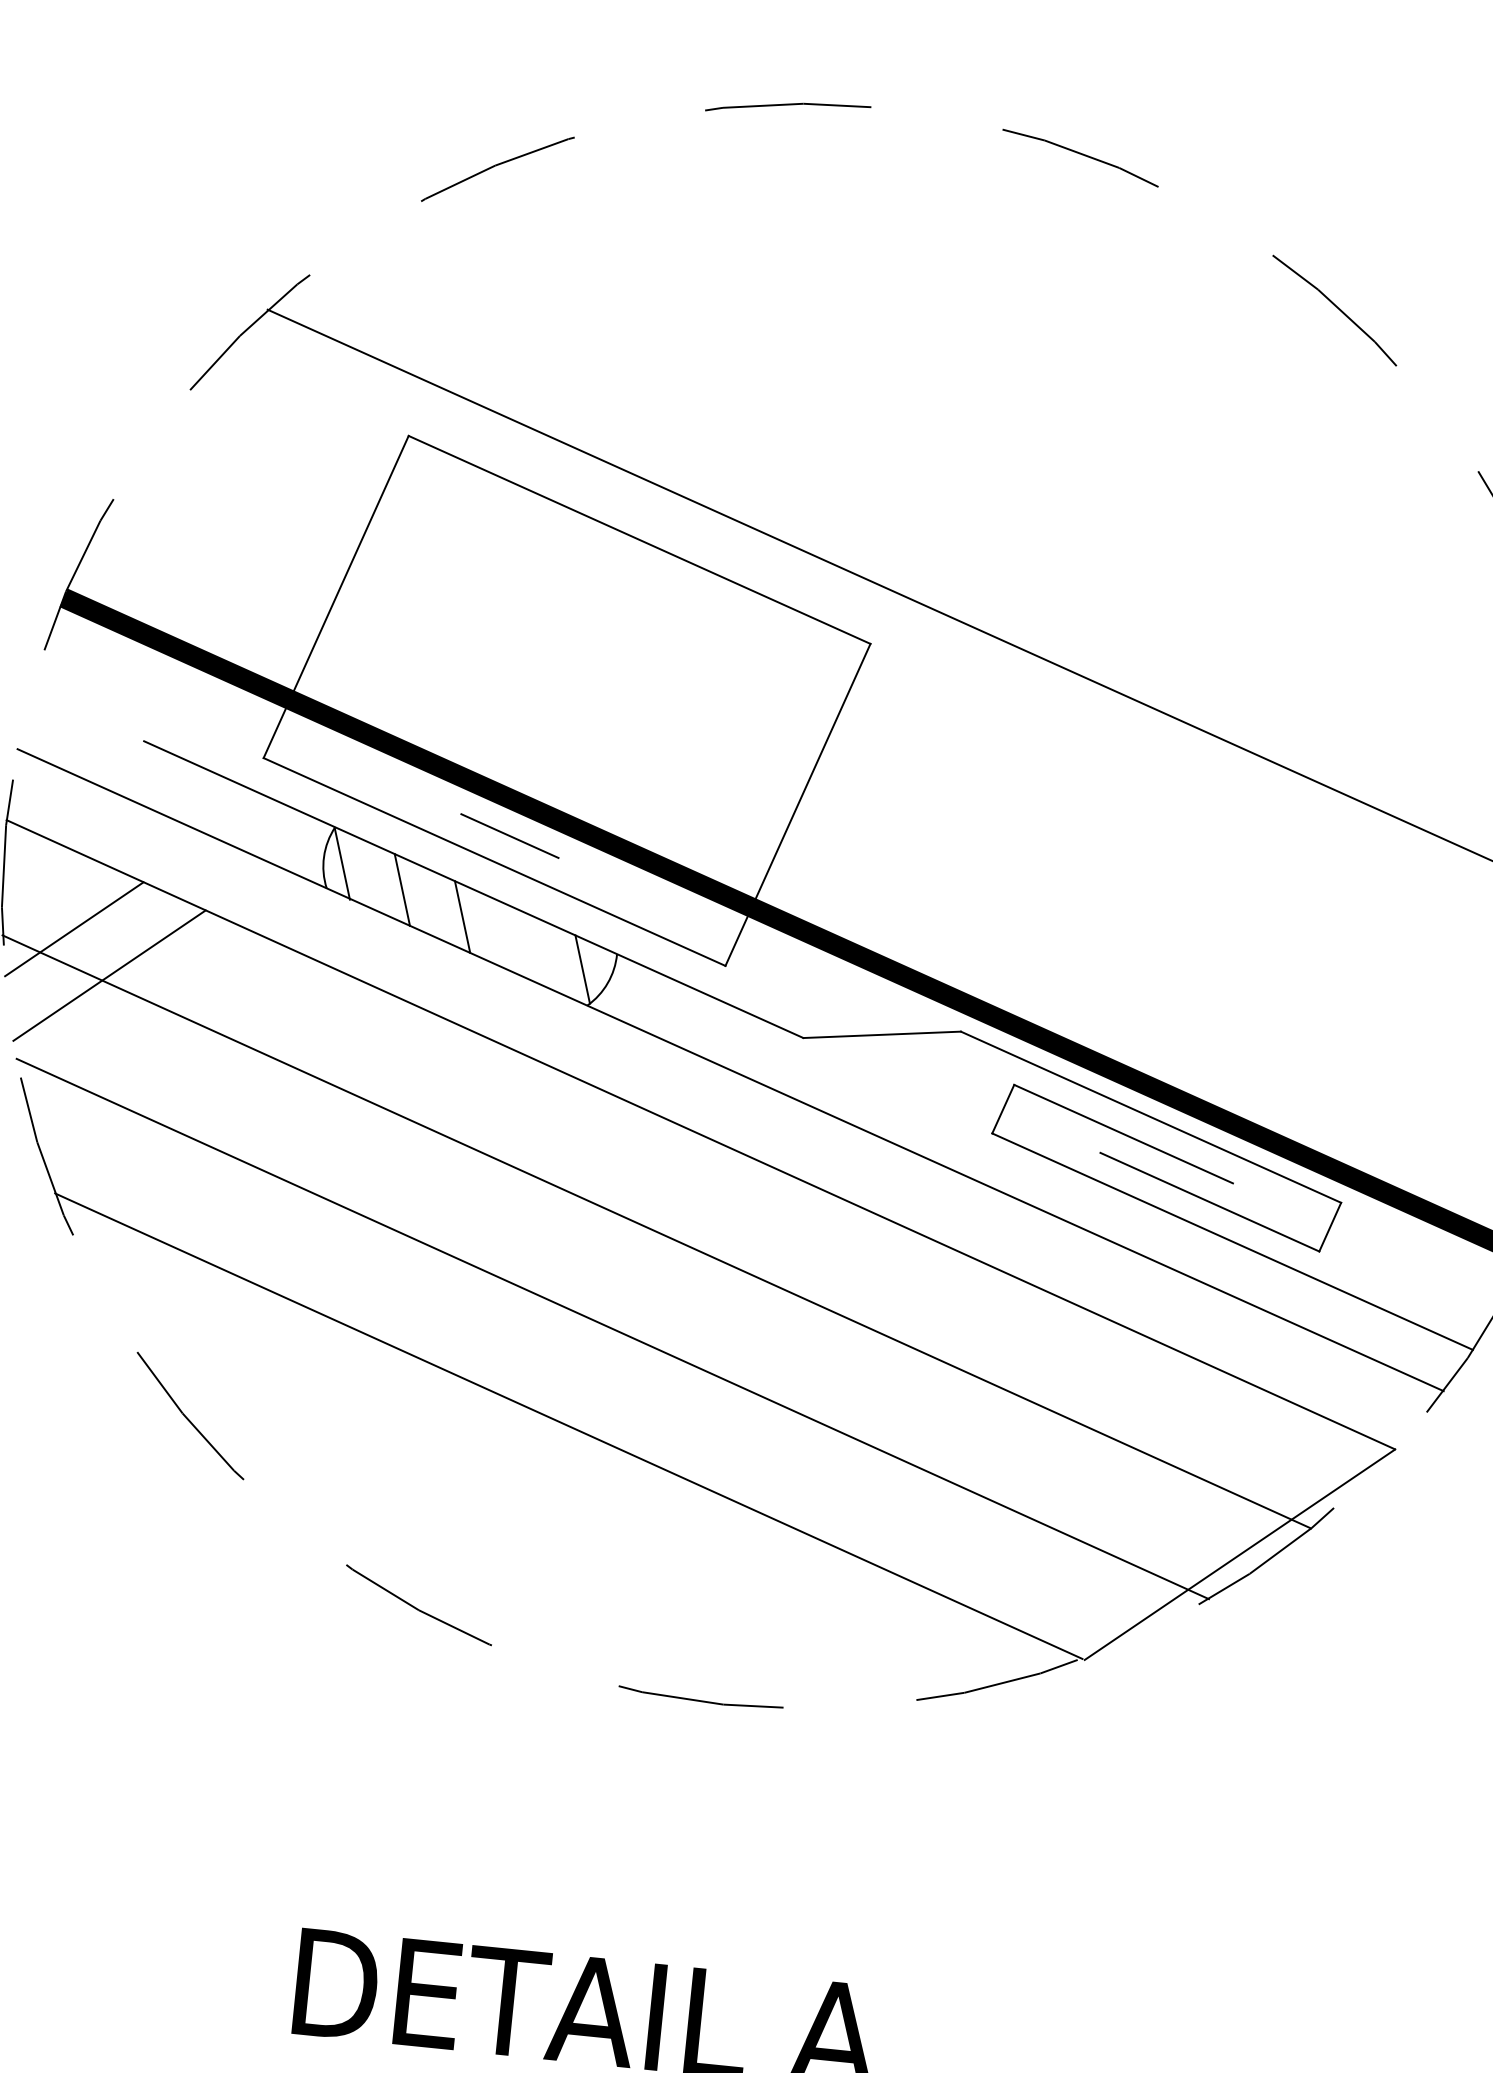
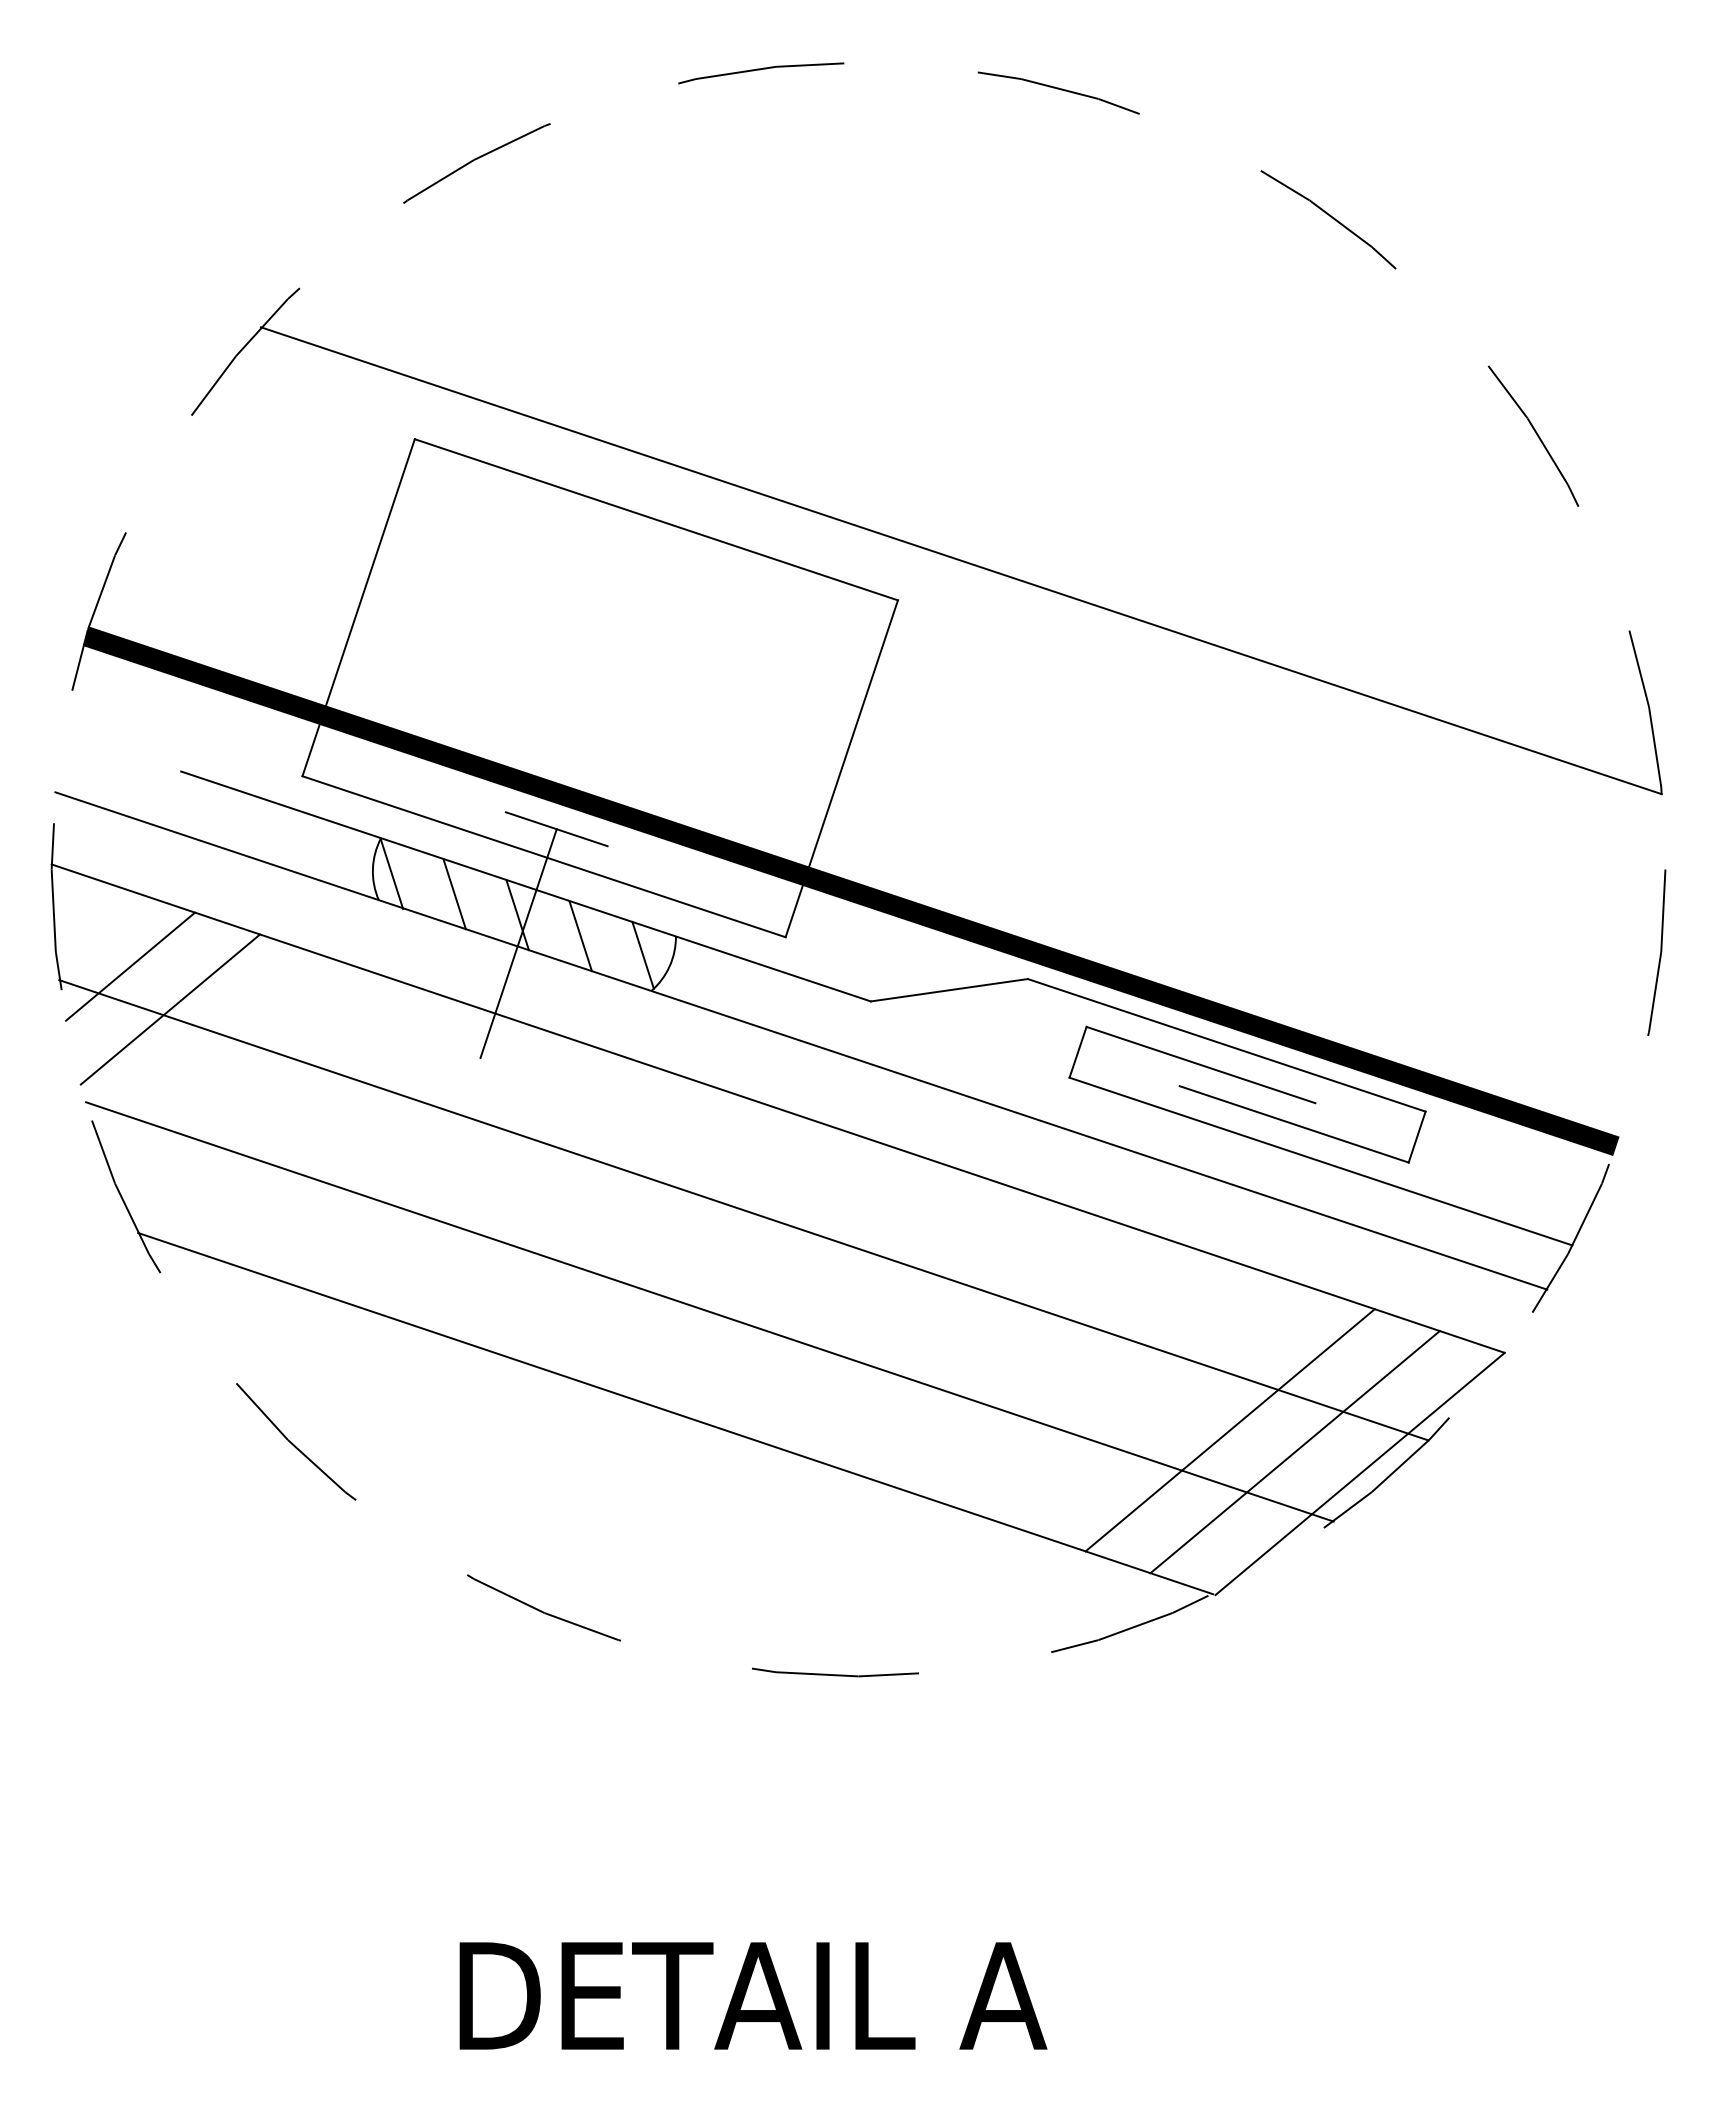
line: (522, 944) -> (580, 936), added
line: (460, 945) -> (518, 943), added
line: (1115, 1498) -> (1229, 1430), added
line: (1177, 1526) -> (1294, 1452), added

